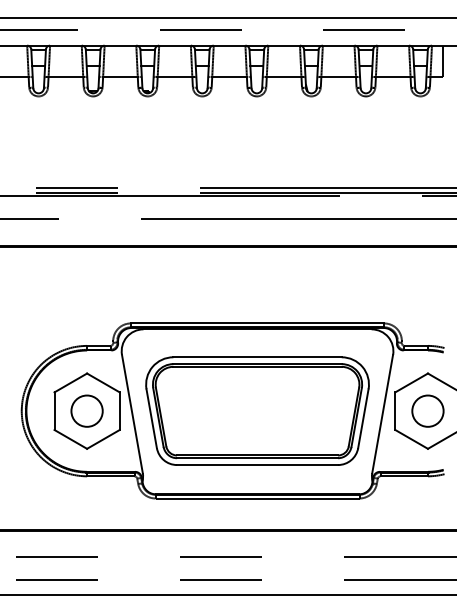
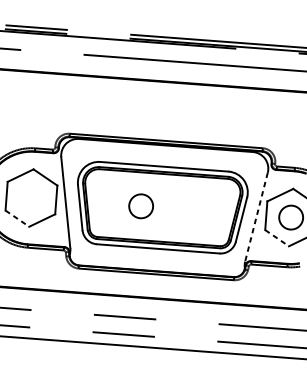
circle: (86, 410) -> (140, 205), moved
line: (382, 414) -> (256, 217), solid -> dashed
line: (70, 439) -> (17, 218), solid -> dashed
line: (411, 439) -> (276, 238), solid -> dashed

